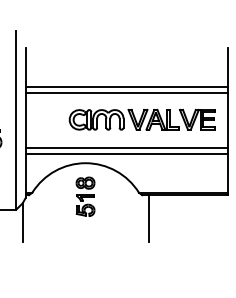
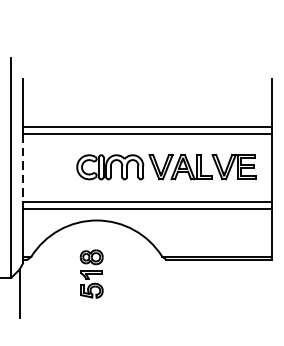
line: (25, 120) -> (22, 168), solid -> dashed
part: (85, 196) -> (91, 273), moved
line: (148, 218) -> (173, 288), removed

